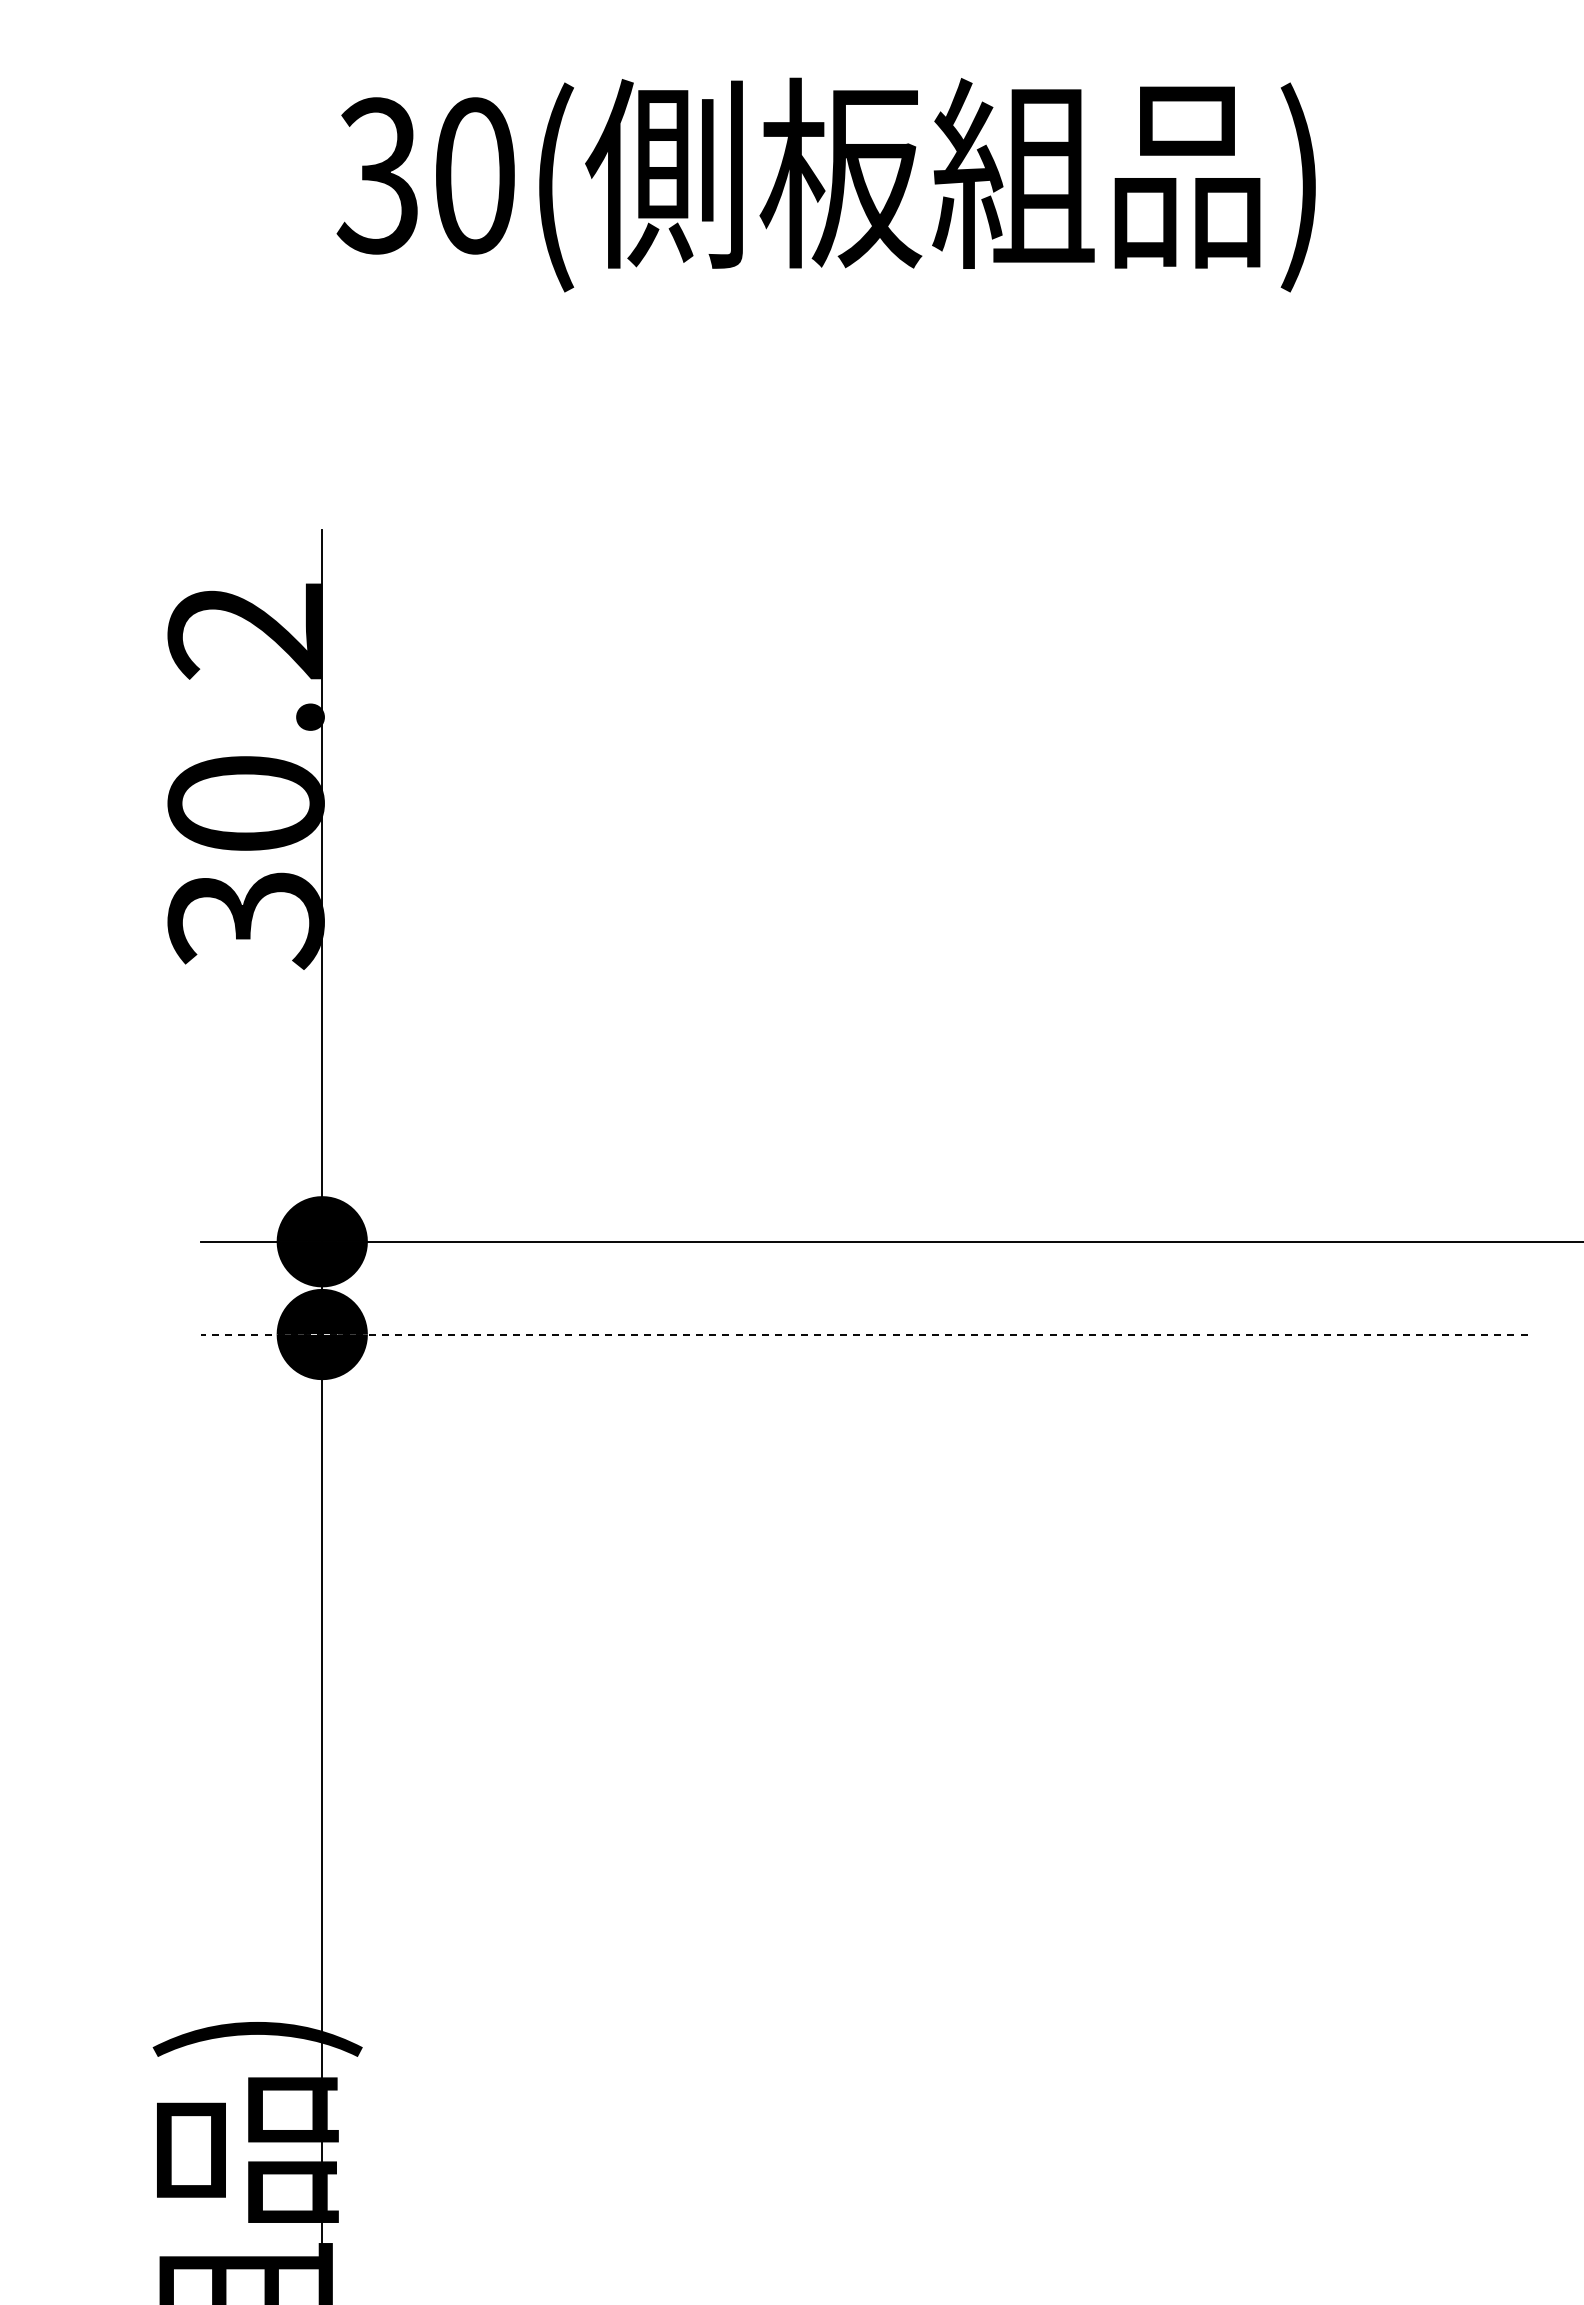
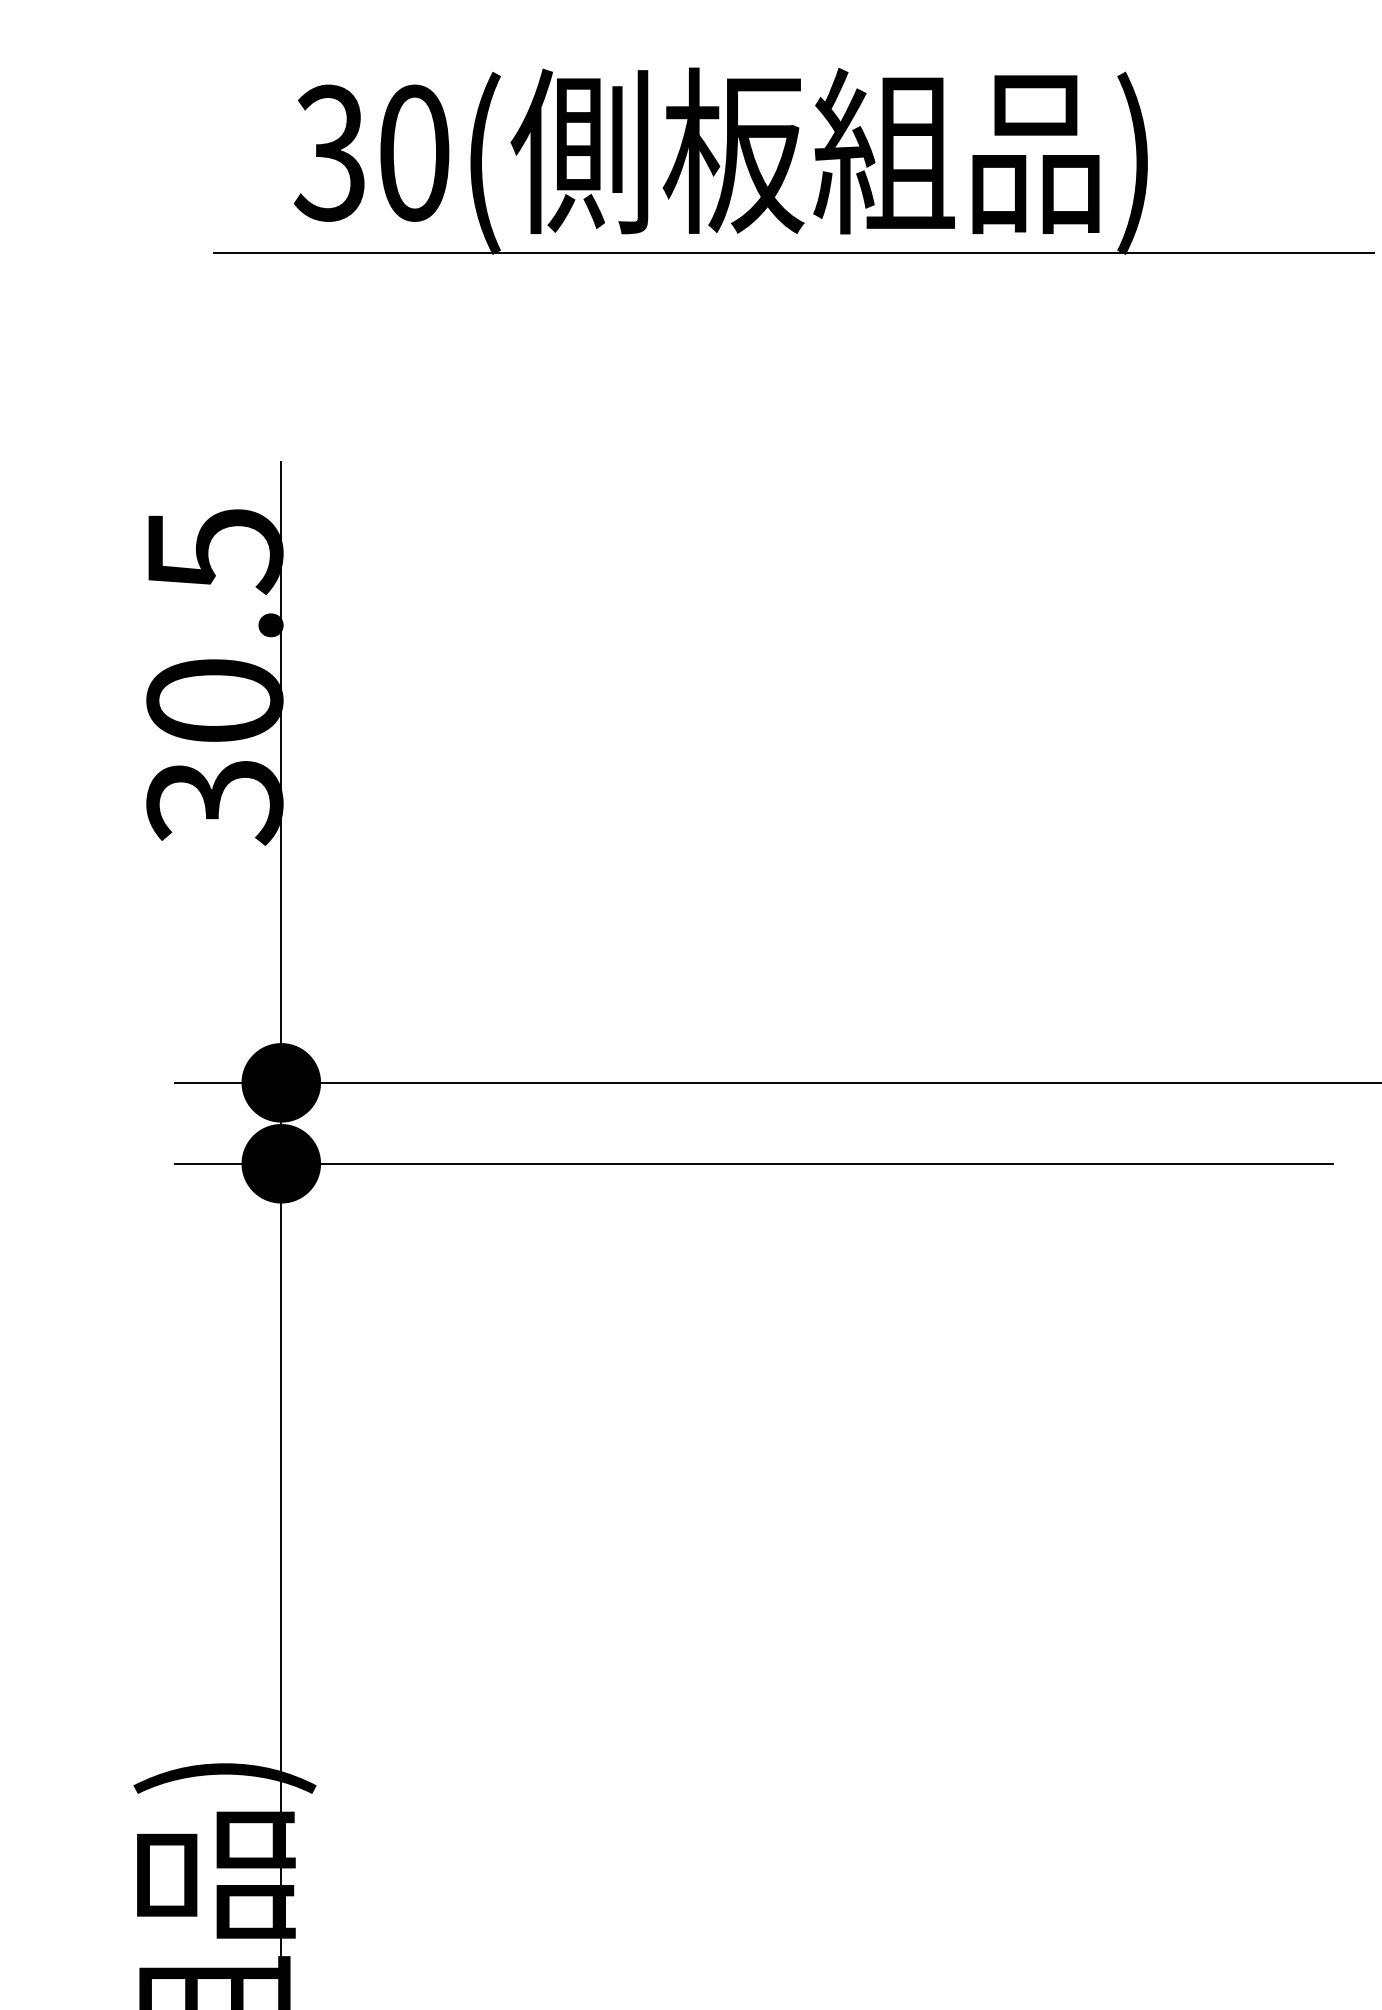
line: (910, 290) -> (794, 253), added
text: (245, 632) -> (214, 551), 30.2 -> 30.5
line: (863, 1334) -> (753, 1163), dashed -> solid

